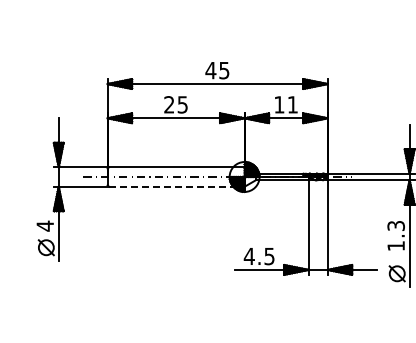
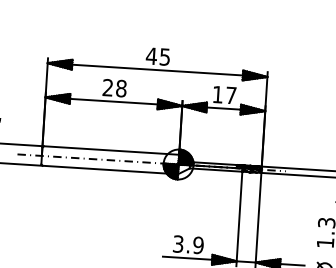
text: (182, 104) -> (121, 88), 25 -> 28
text: (292, 104) -> (230, 95), 11 -> 17
line: (176, 186) -> (110, 169), dashed -> solid
text: (258, 256) -> (187, 244), 4.5 -> 3.9

